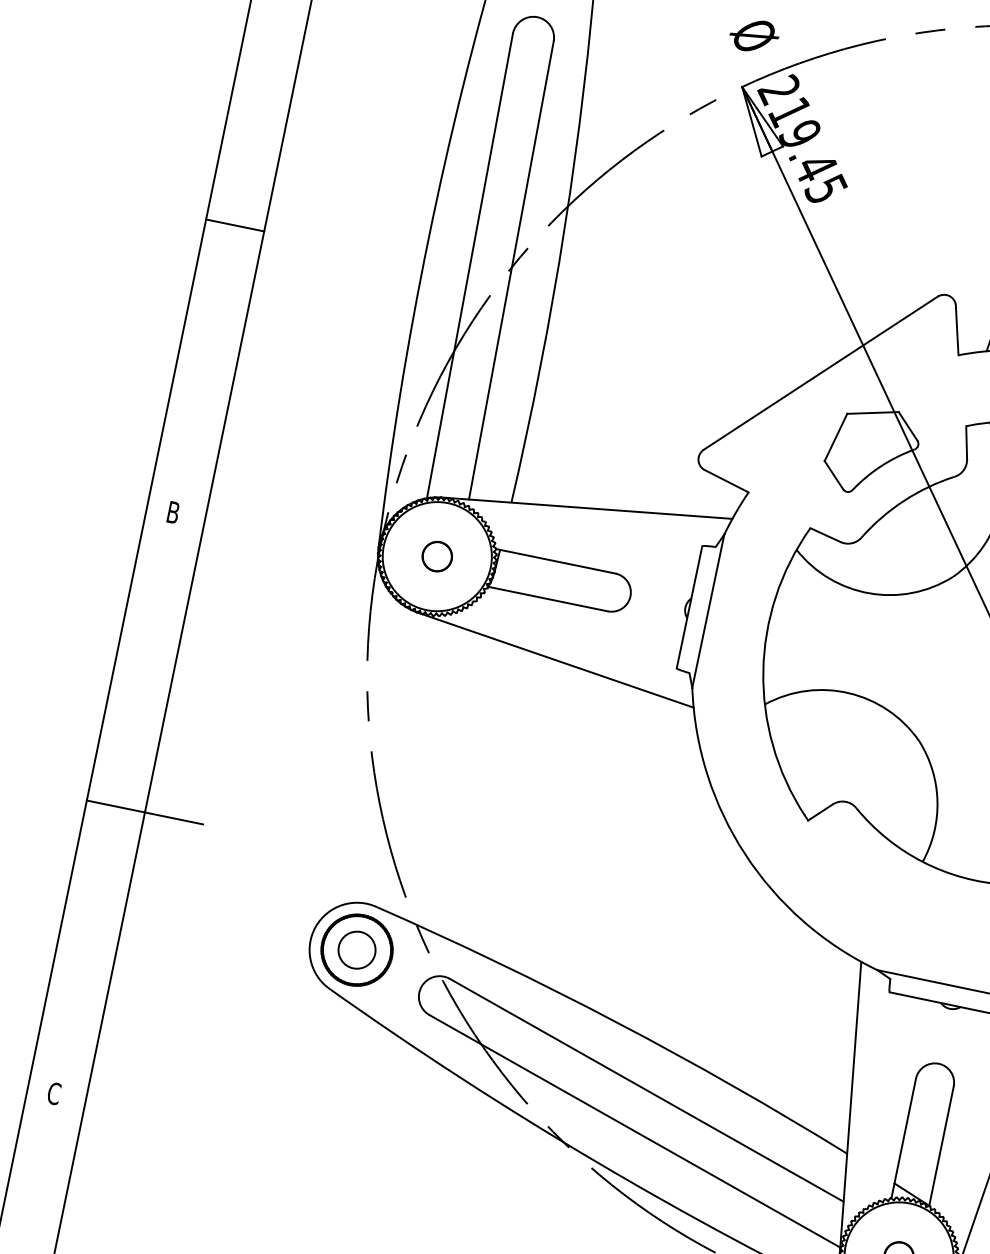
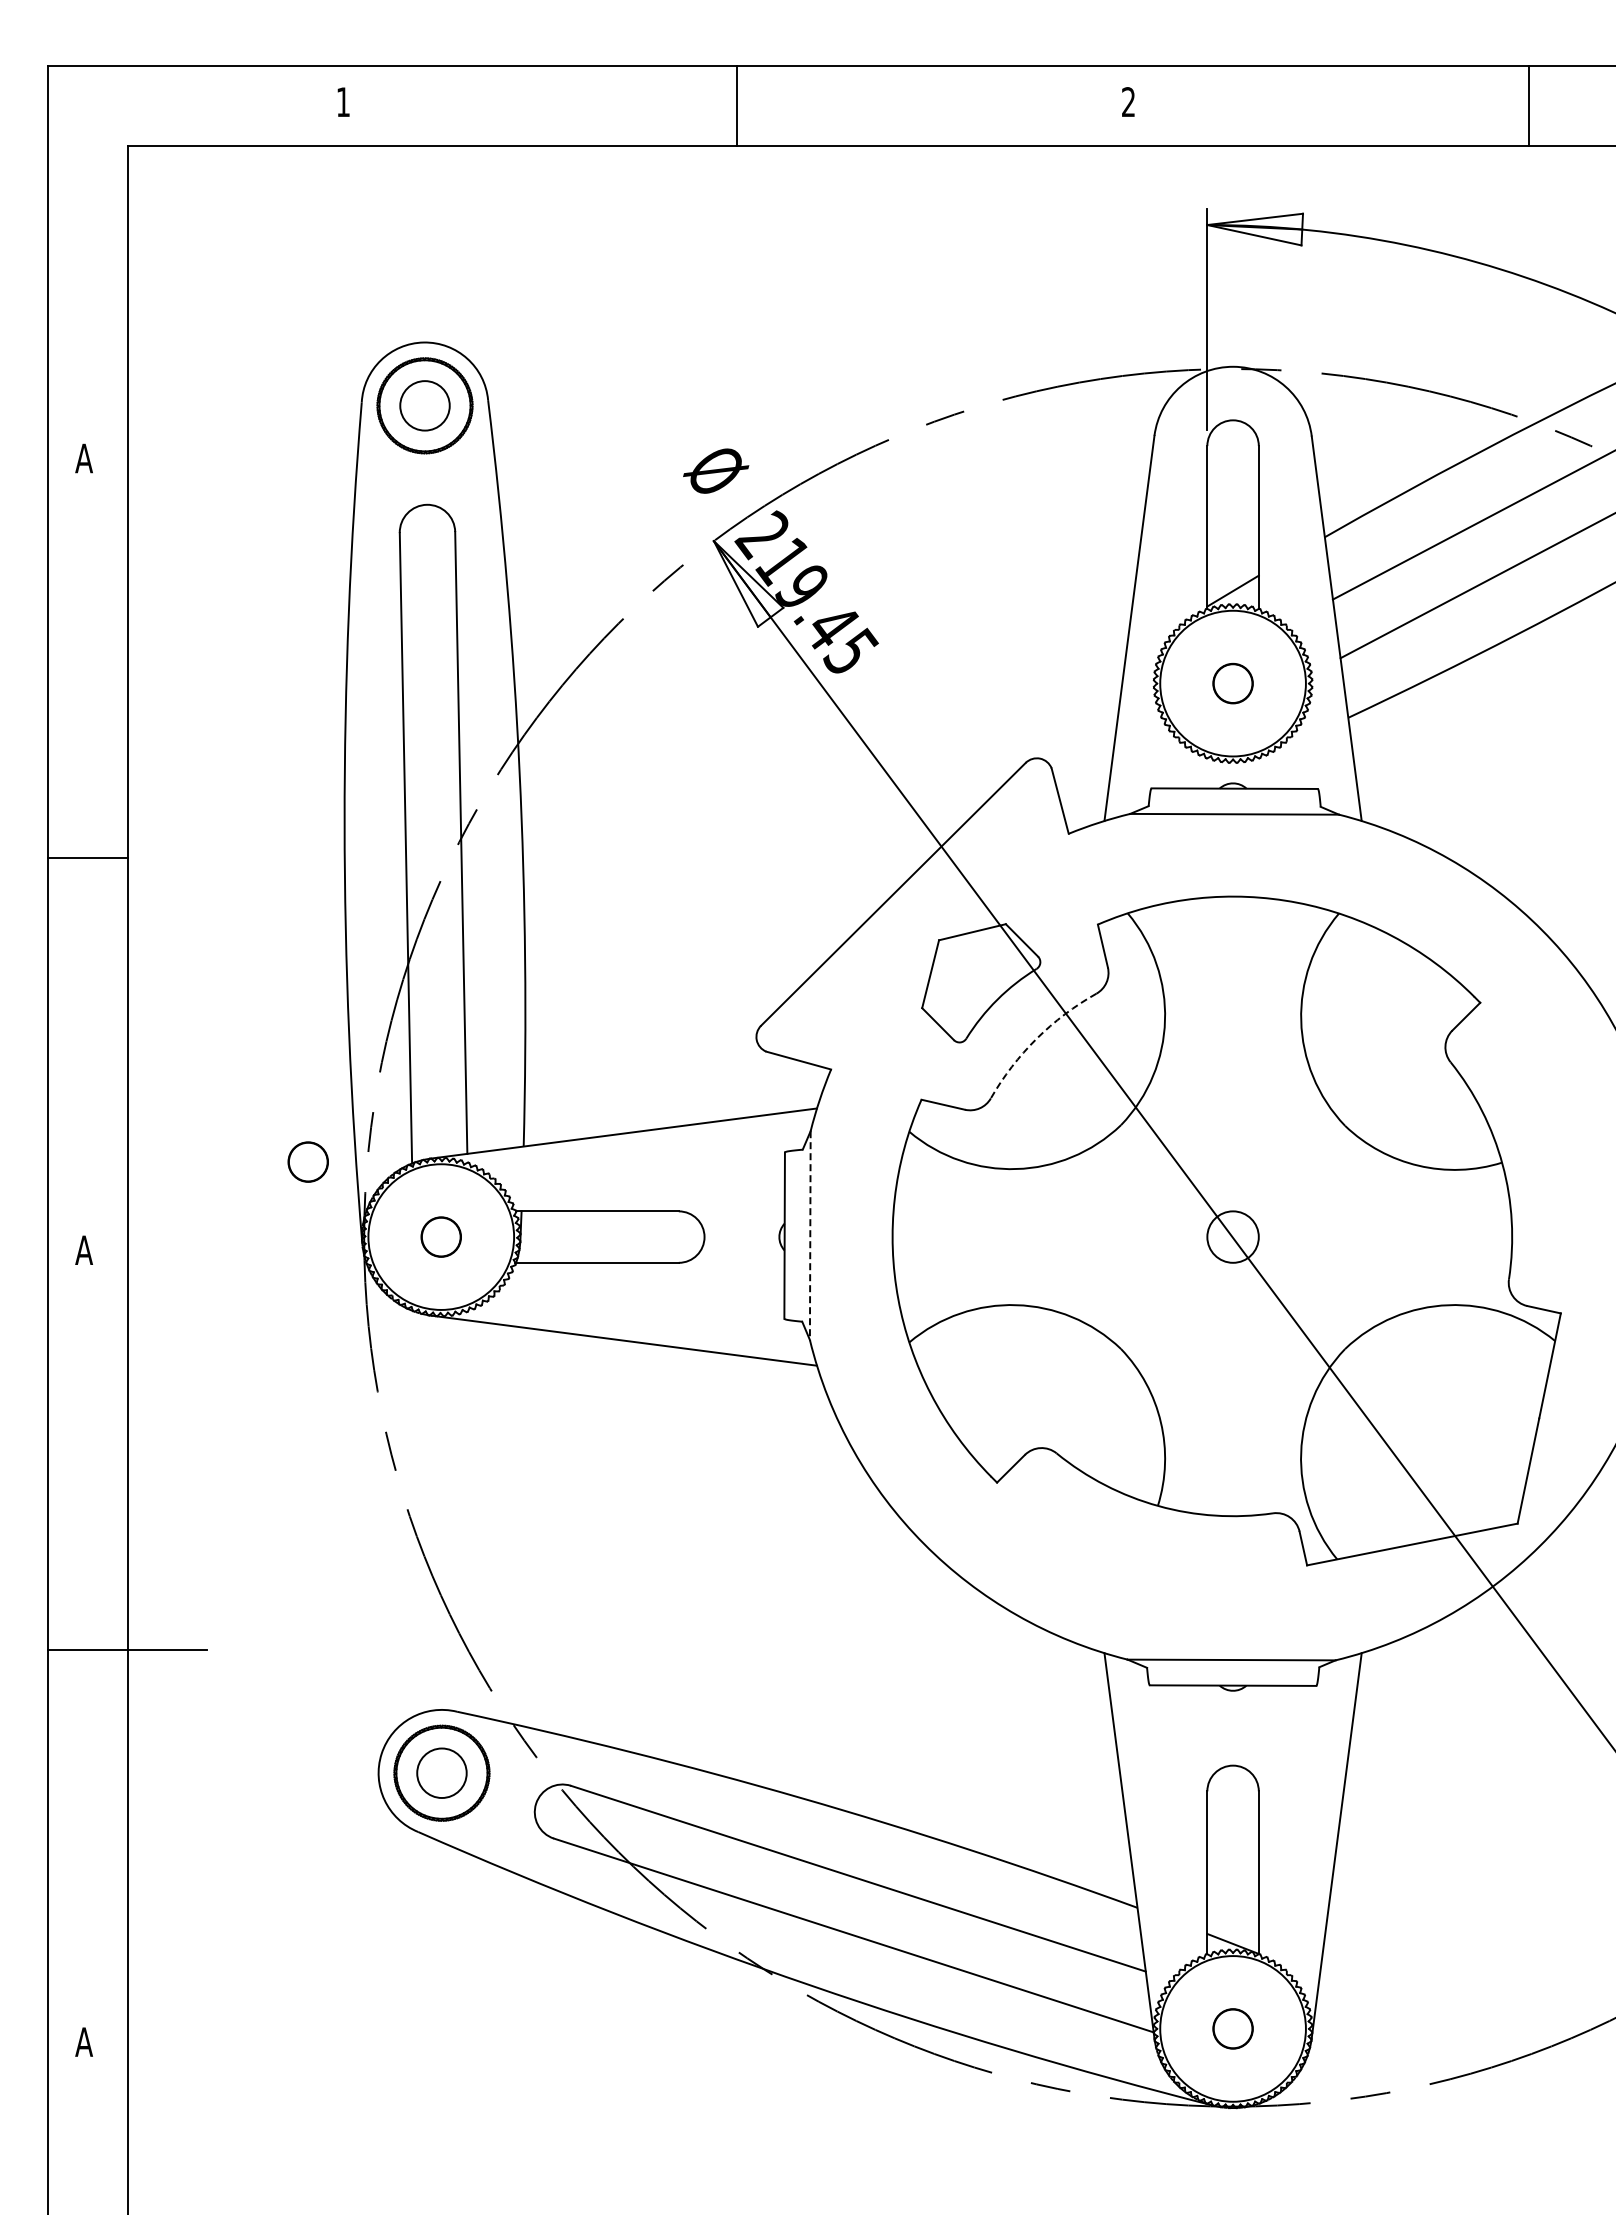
circle: (350, 481) -> (307, 1161), added
arc: (904, 500) -> (1036, 1038), solid -> dashed
text: (172, 511) -> (83, 1249), B -> A
line: (708, 611) -> (810, 1236), solid -> dashed
text: (53, 1093) -> (83, 2042), C -> A

